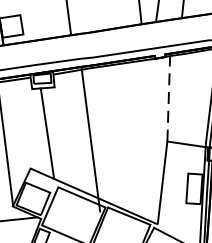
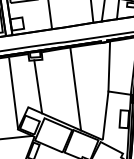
line: (169, 98) -> (109, 66), dashed -> solid
line: (90, 139) -> (75, 88), moved

